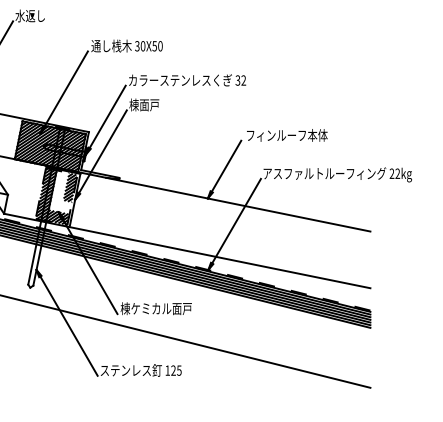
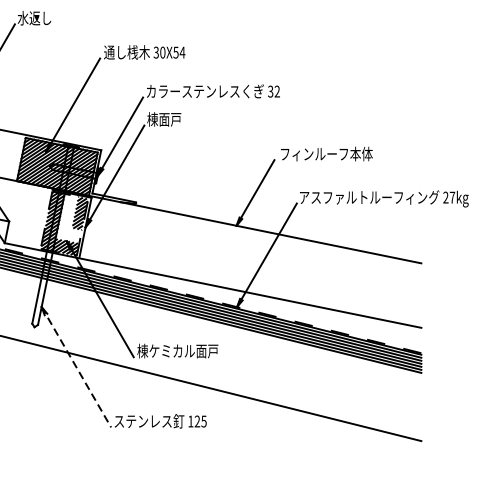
text: (160, 46) -> (182, 52), 30X50 -> 30X54
text: (397, 173) -> (452, 197), 22kg -> 27kg
line: (67, 323) -> (76, 367), solid -> dashed

